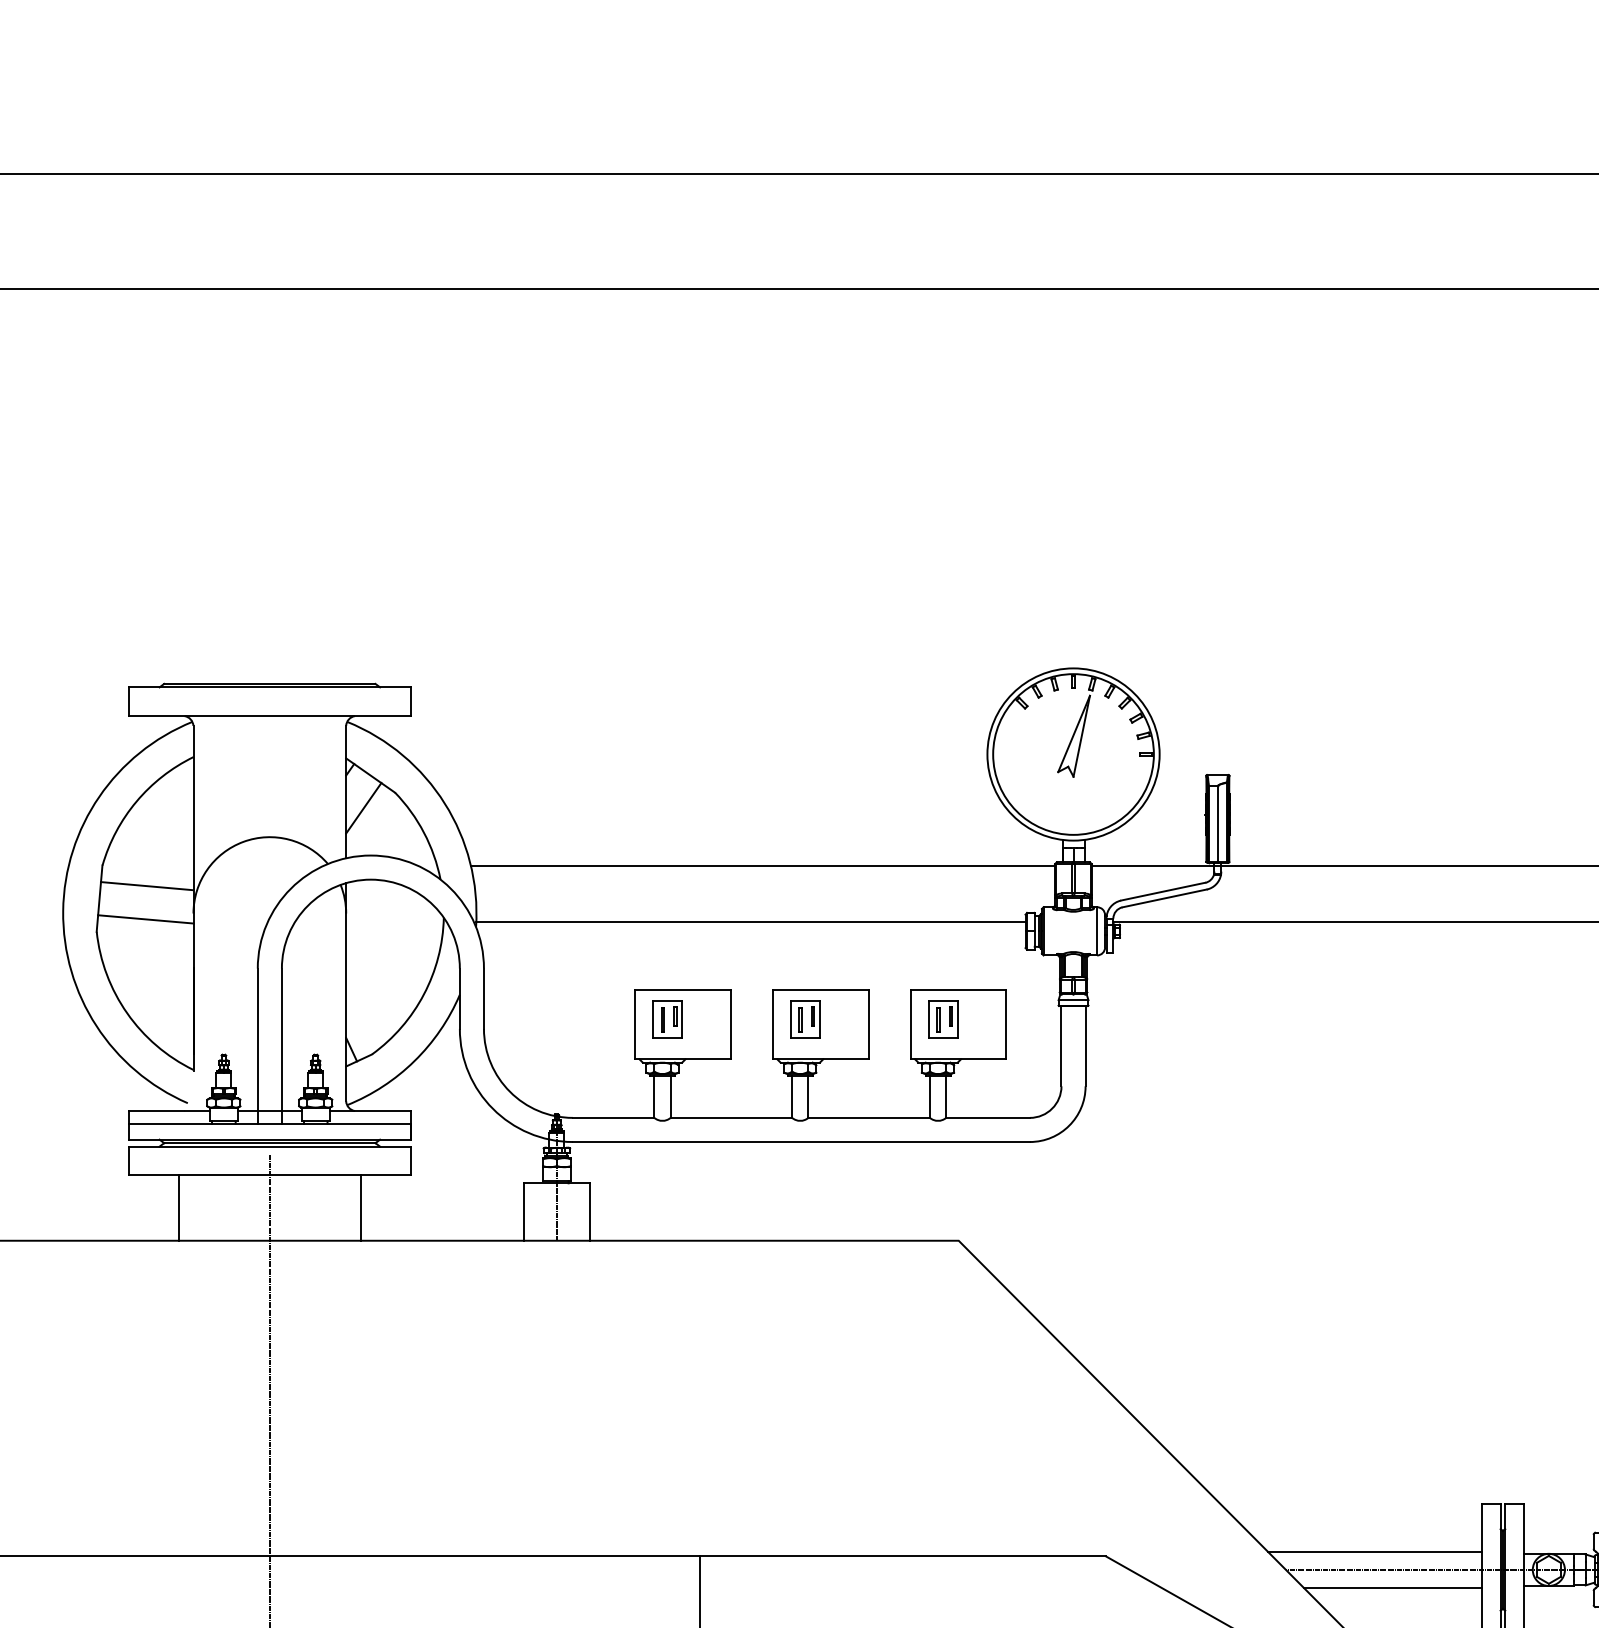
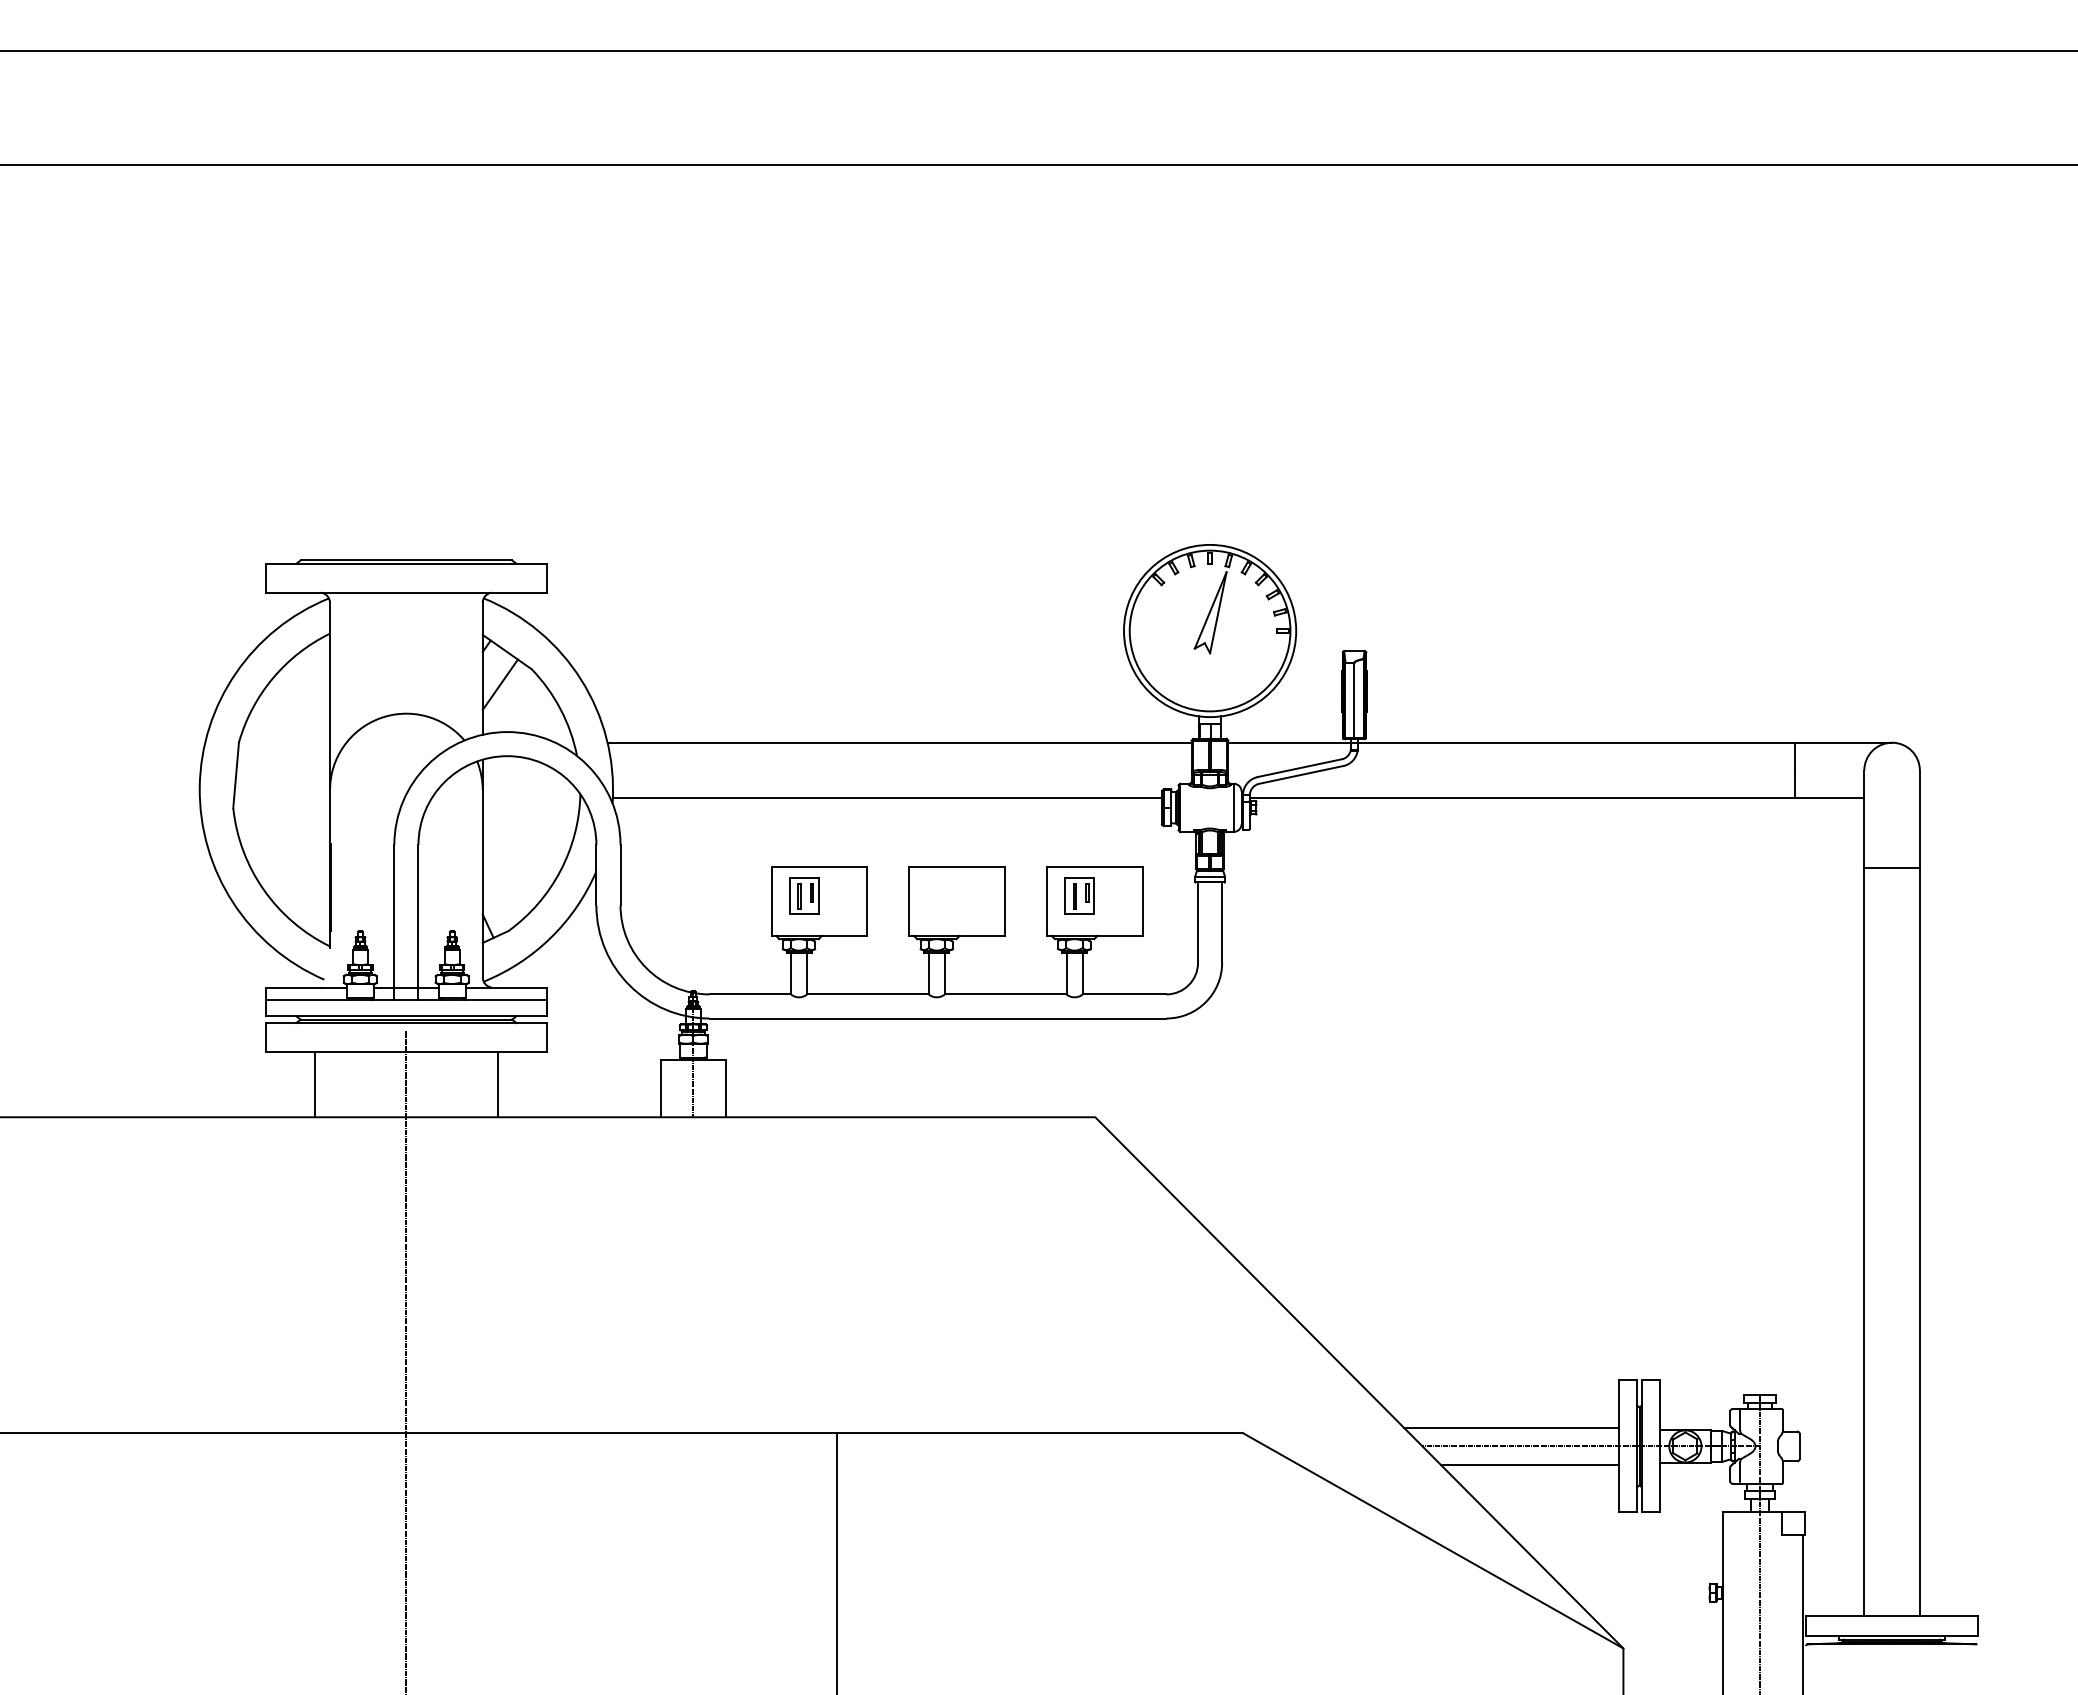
line: (146, 885) -> (283, 762), removed
line: (145, 918) -> (282, 795), removed
part: (804, 1018) -> (941, 895), removed

